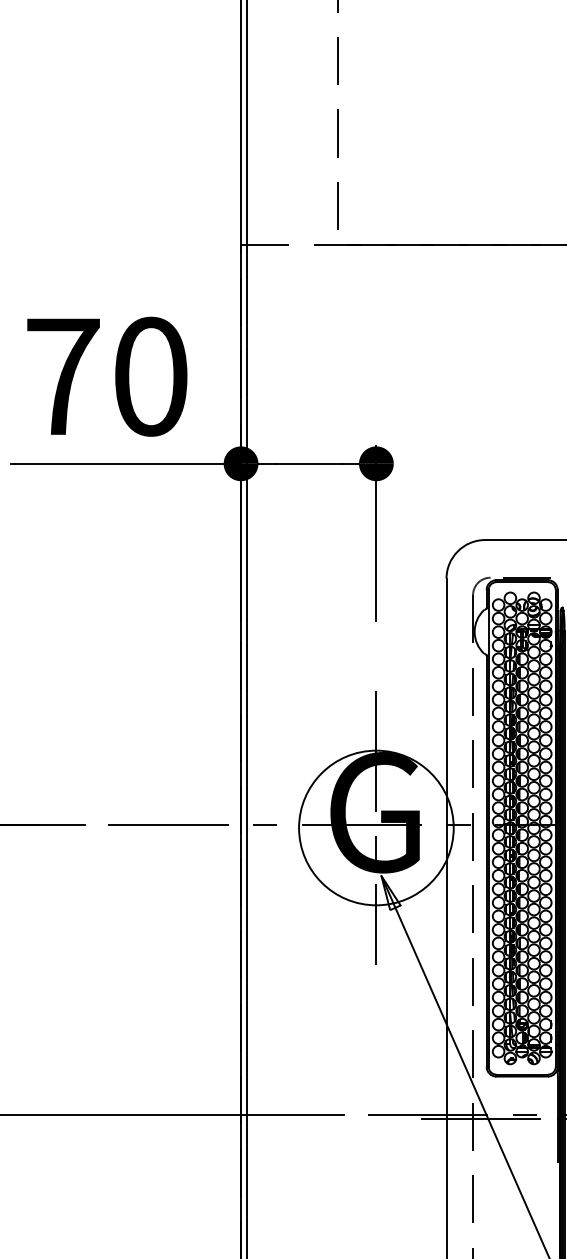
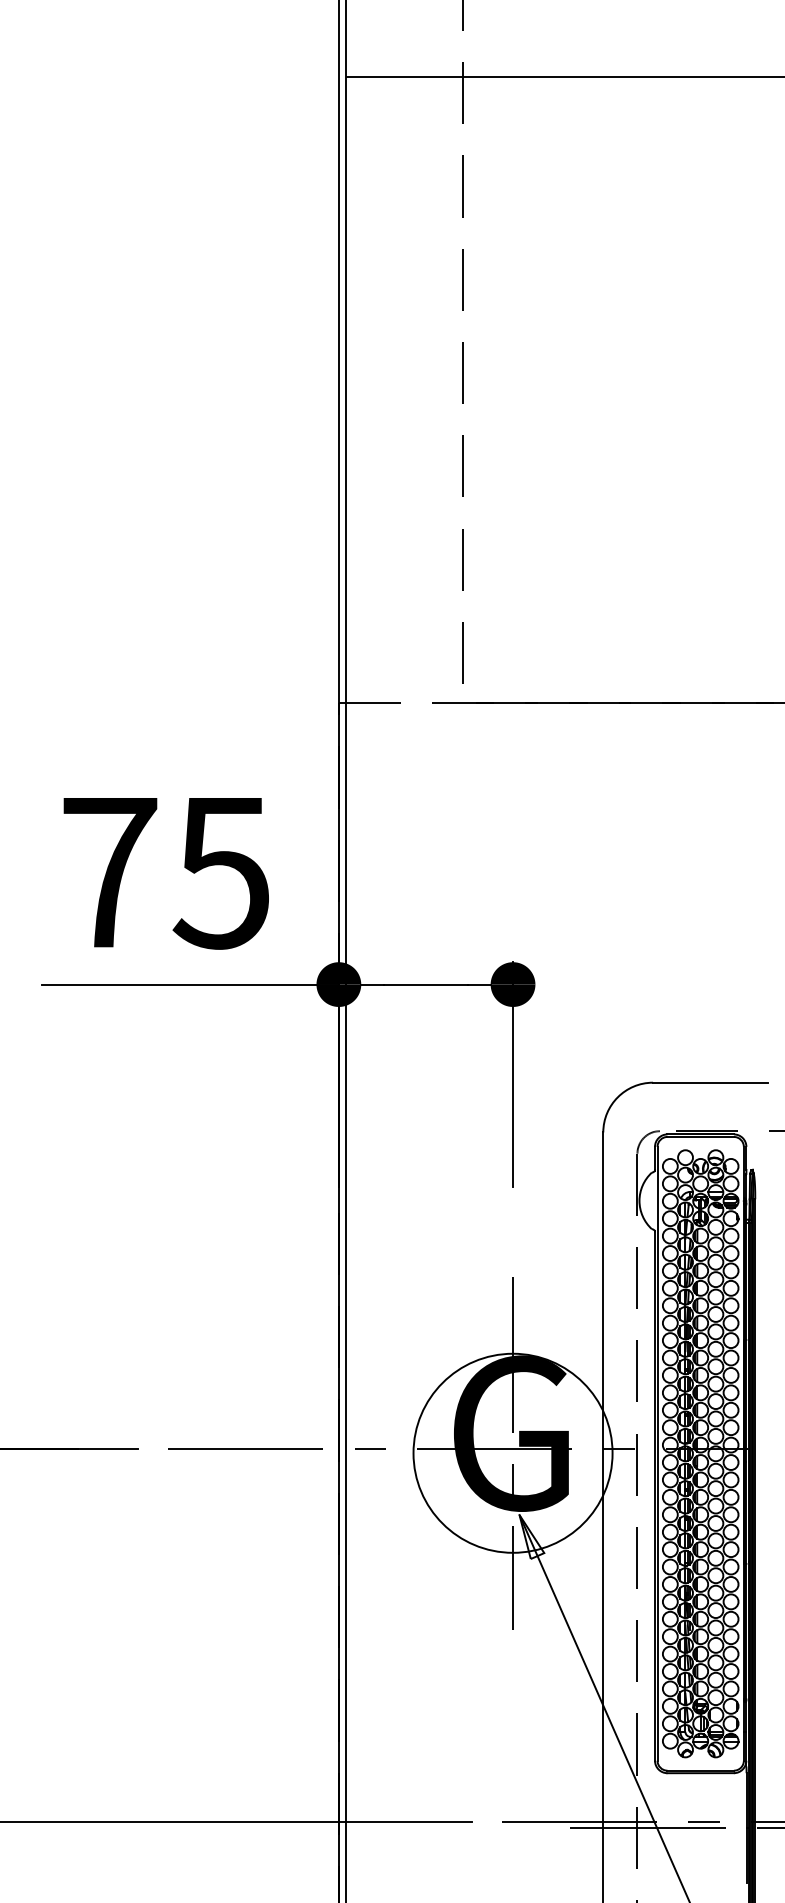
text: (149, 376) -> (220, 872), 70 -> 75

